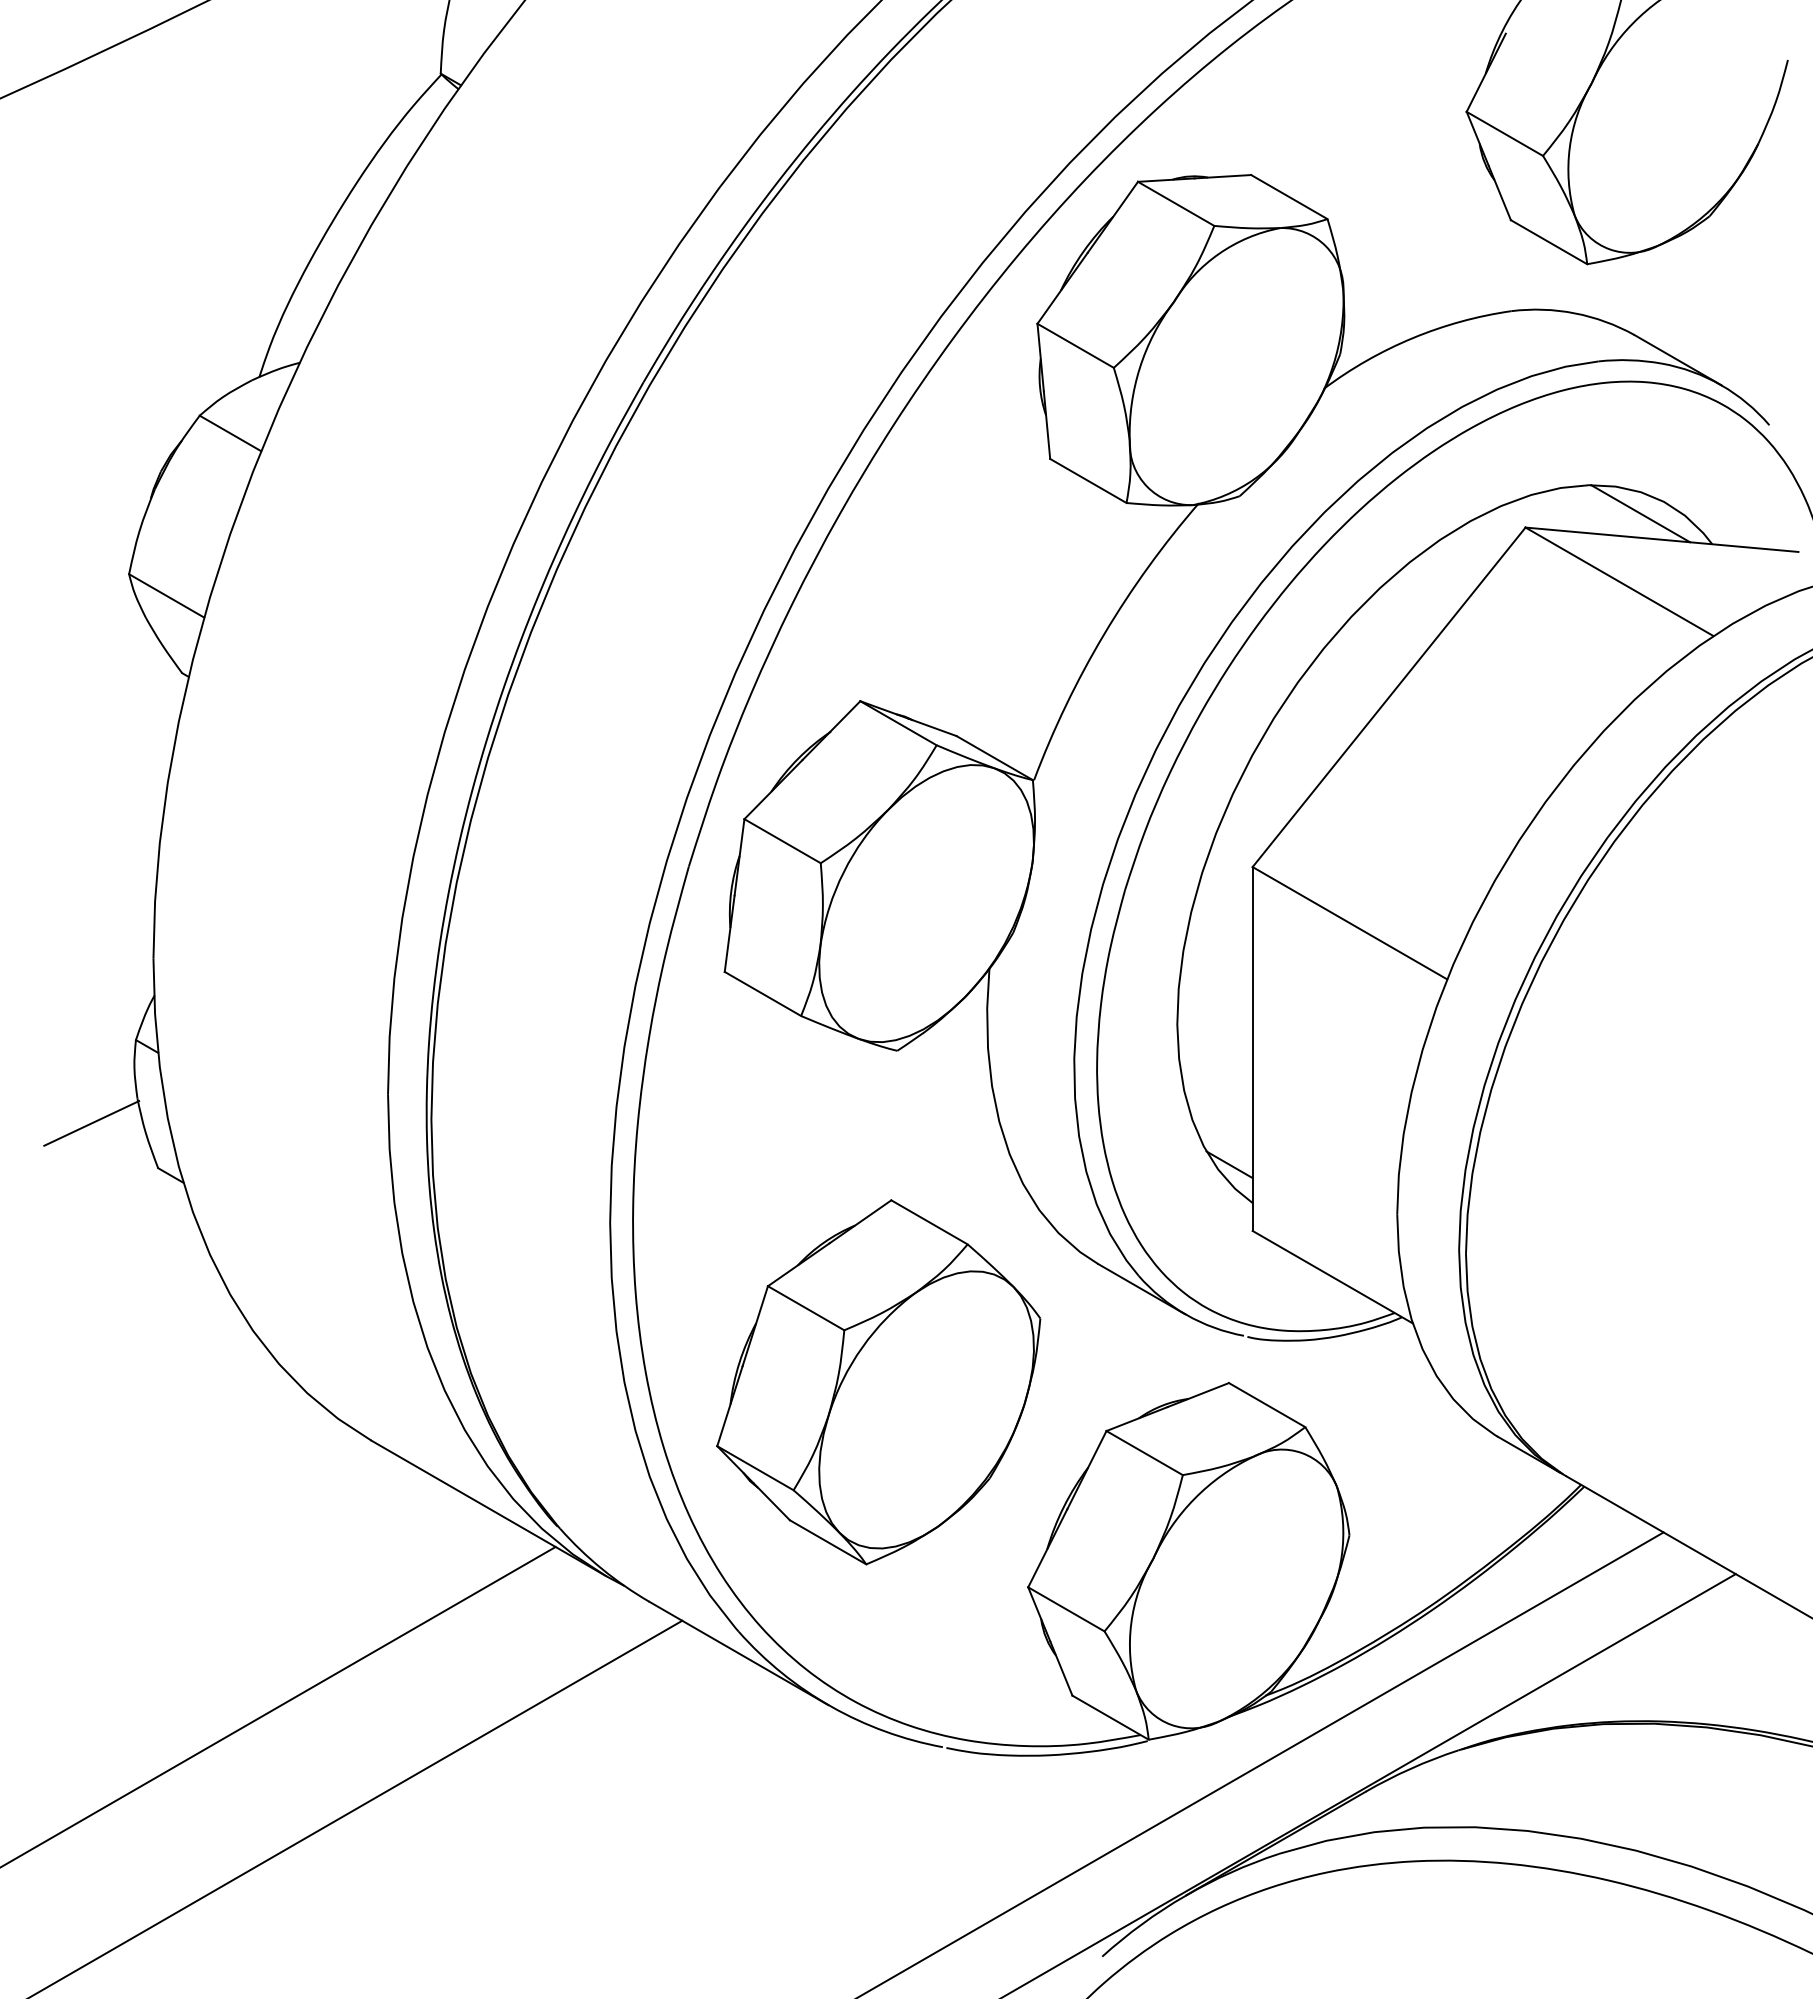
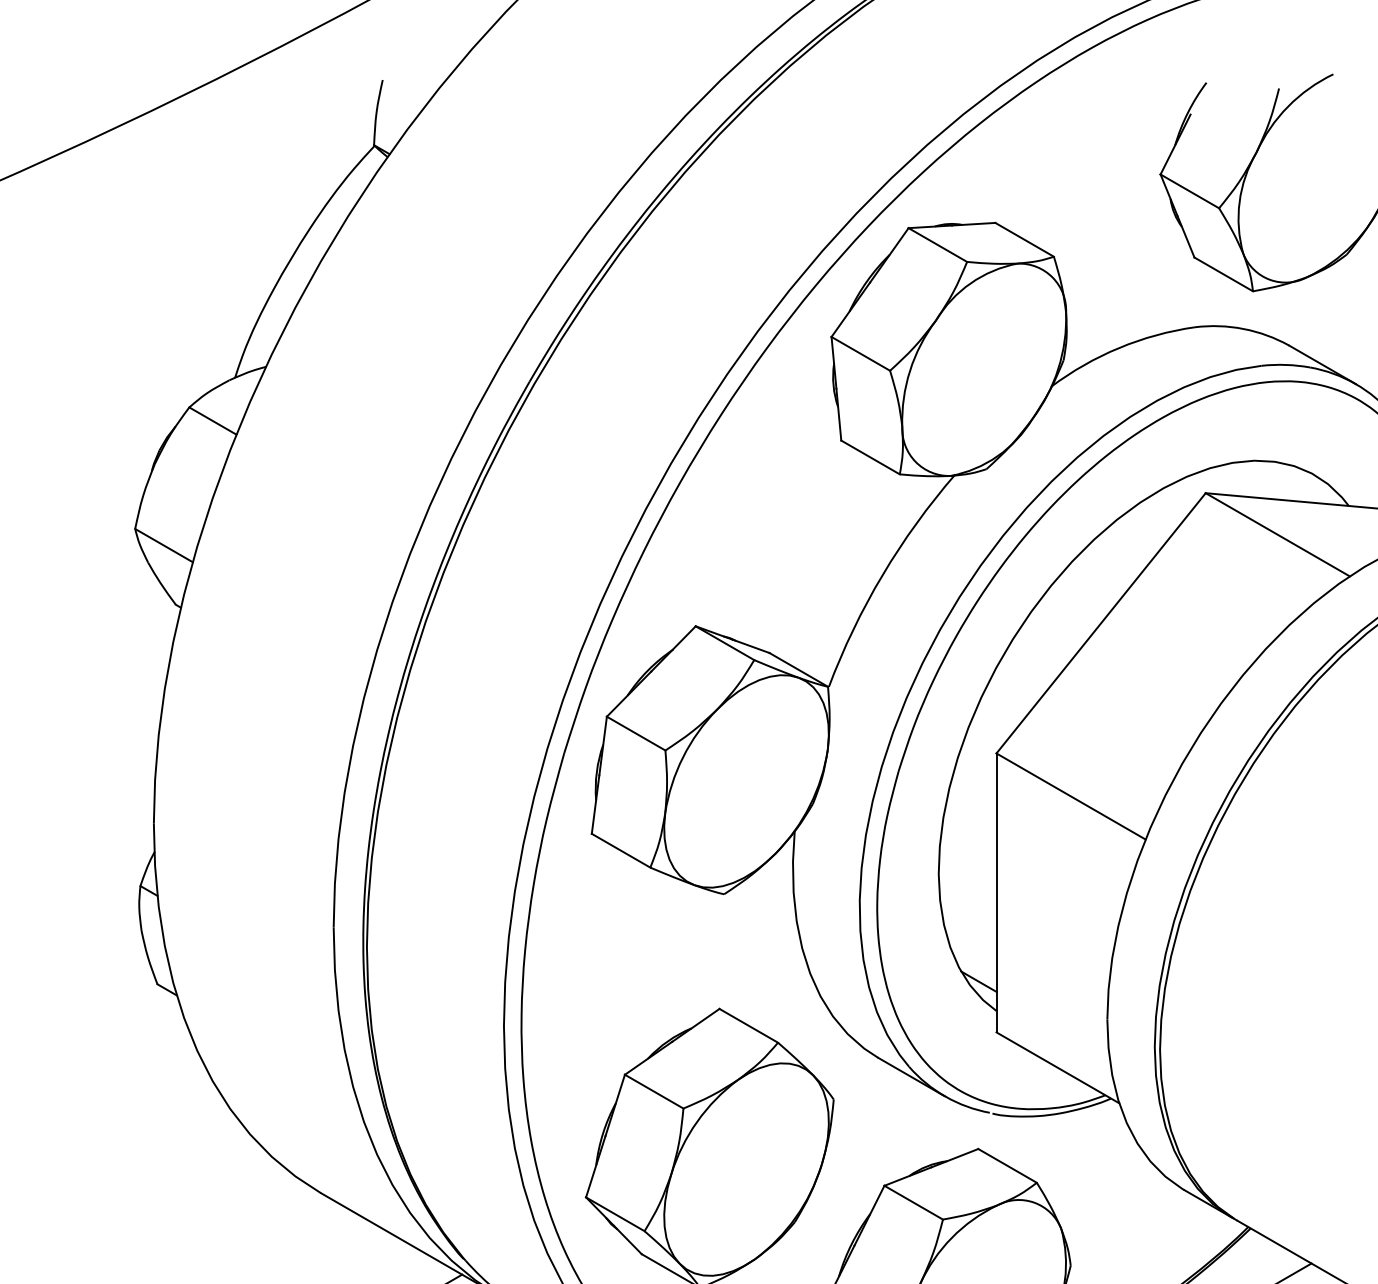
line: (1640, 513) -> (1293, 482), removed
line: (91, 1123) -> (106, 950), removed

